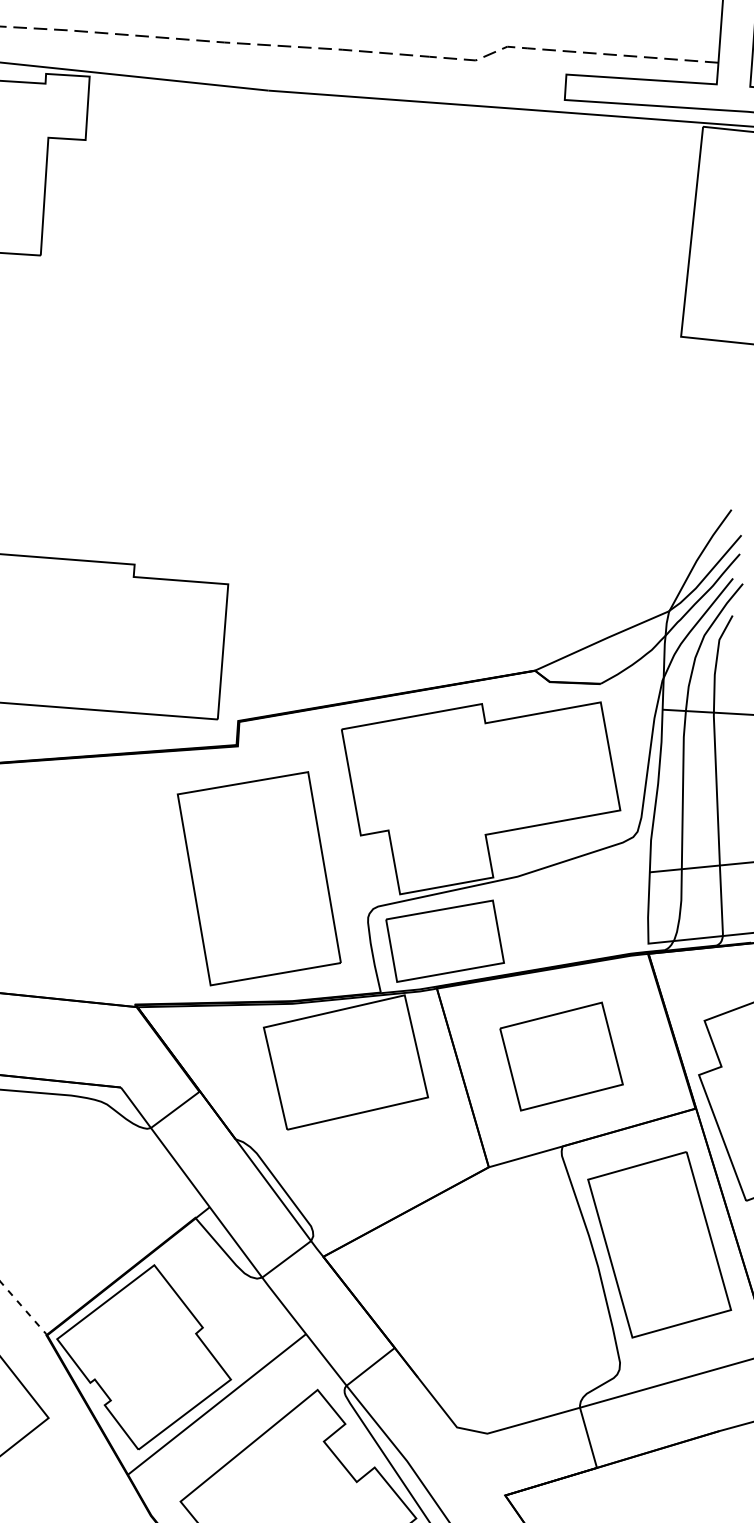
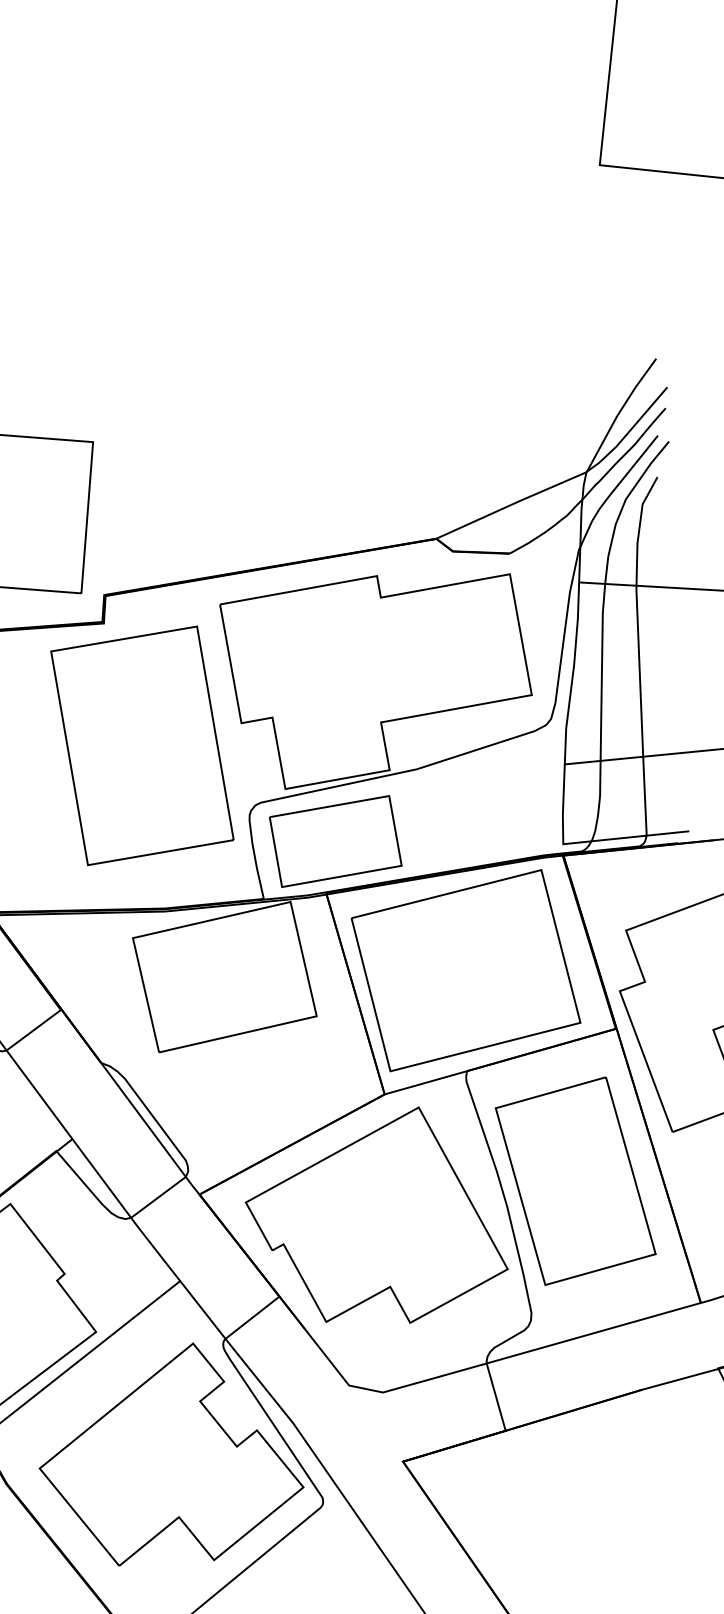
part: (258, 878) -> (141, 745), moved
part: (561, 1056) -> (465, 970), size x1.67
part: (481, 1274) -> (376, 1214), added

